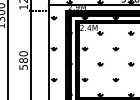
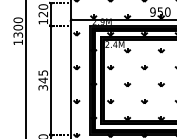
text: (23, 60) -> (43, 80), 580 -> 345

